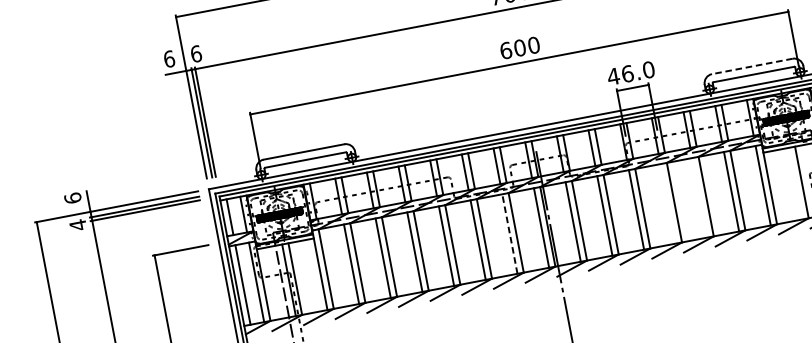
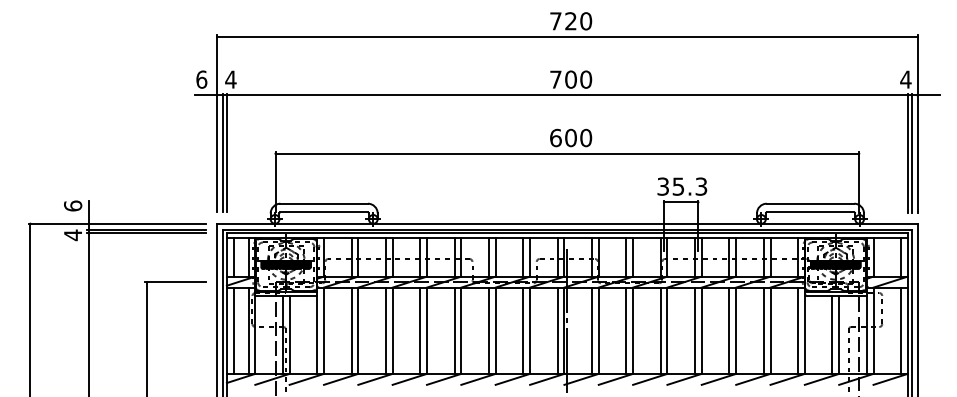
text: (195, 53) -> (230, 79), 6 -> 4
line: (752, 66) -> (810, 203), dashed -> solid
text: (630, 73) -> (681, 186), 46.0 -> 35.3
line: (795, 183) -> (832, 334), added
line: (699, 197) -> (729, 330), added
line: (667, 203) -> (694, 330), added
line: (510, 233) -> (523, 330), dashed -> solid

